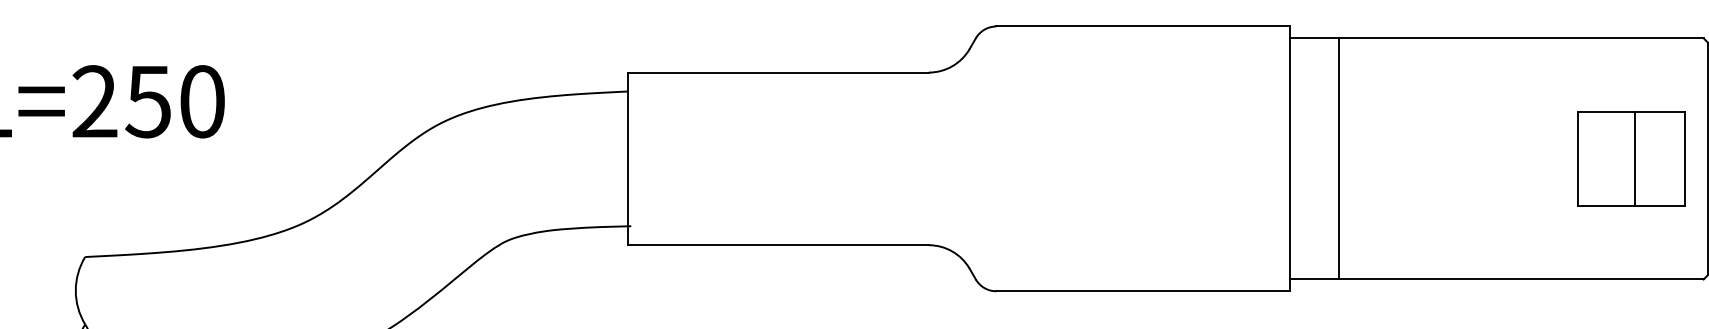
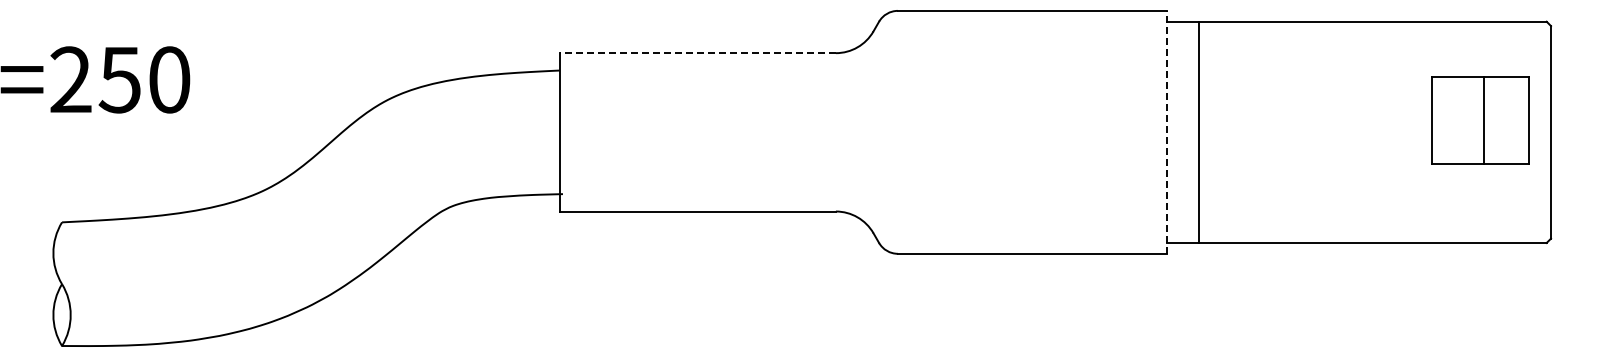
line: (777, 72) -> (697, 53), solid -> dashed
line: (1290, 157) -> (1167, 131), solid -> dashed
line: (1338, 157) -> (1198, 131), moved
part: (1631, 159) -> (1480, 120), moved

